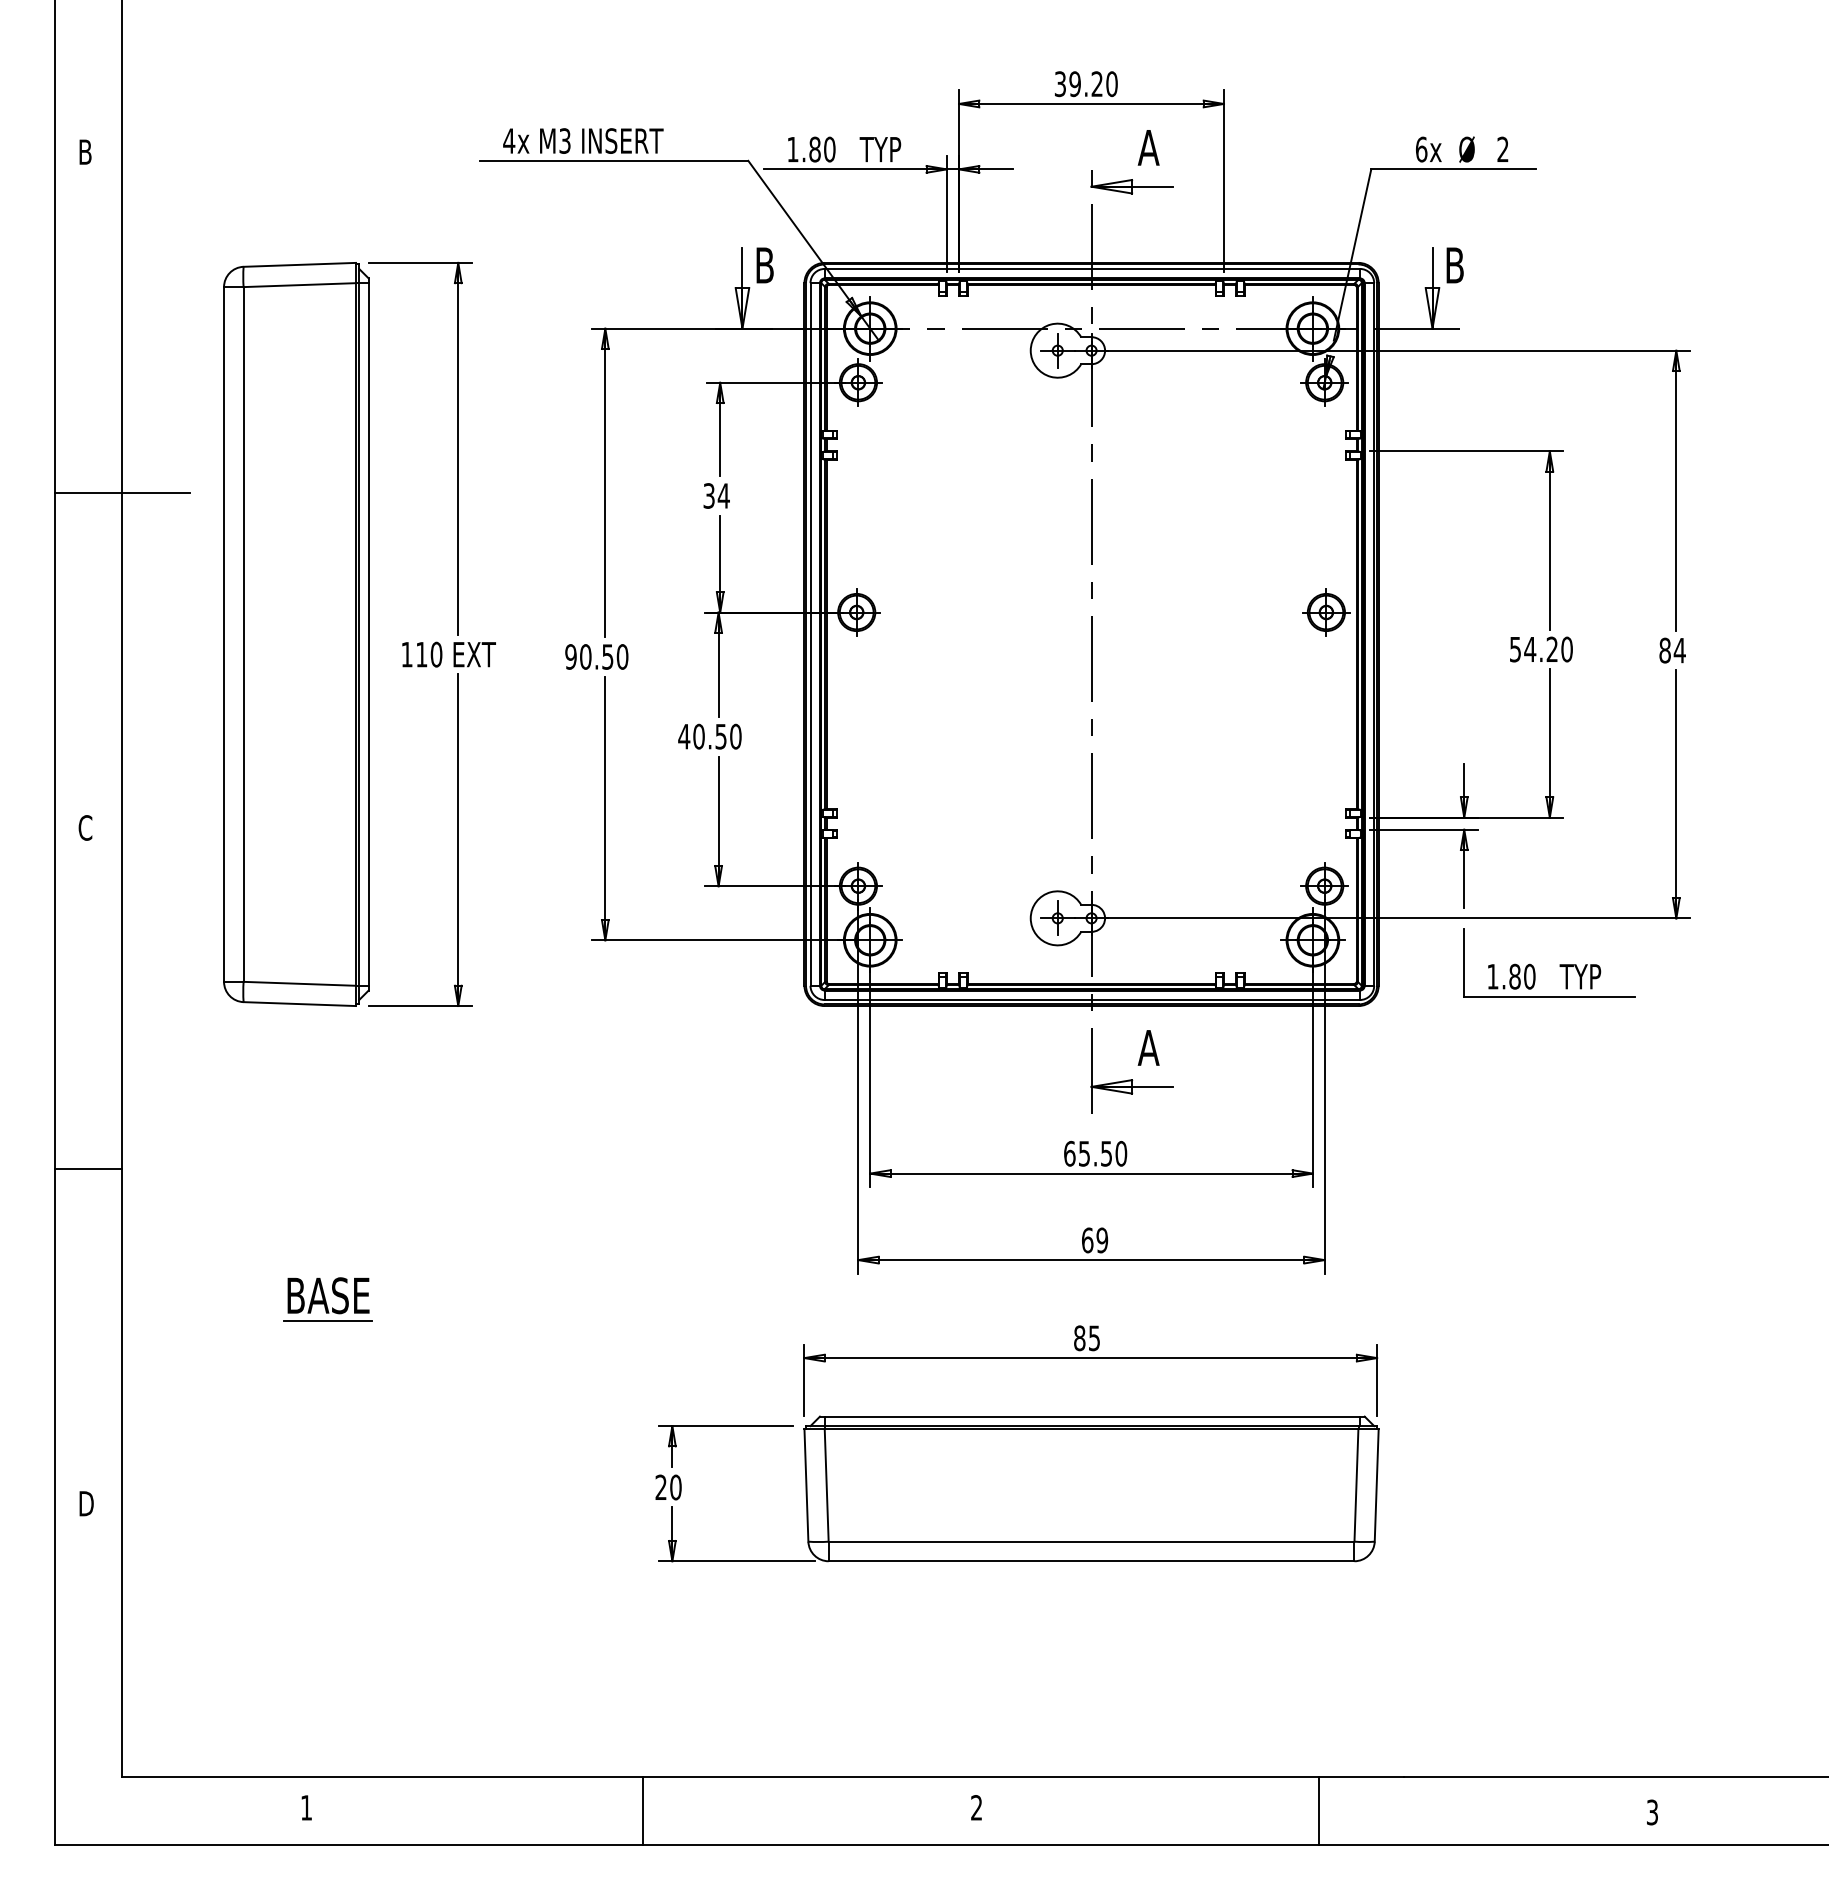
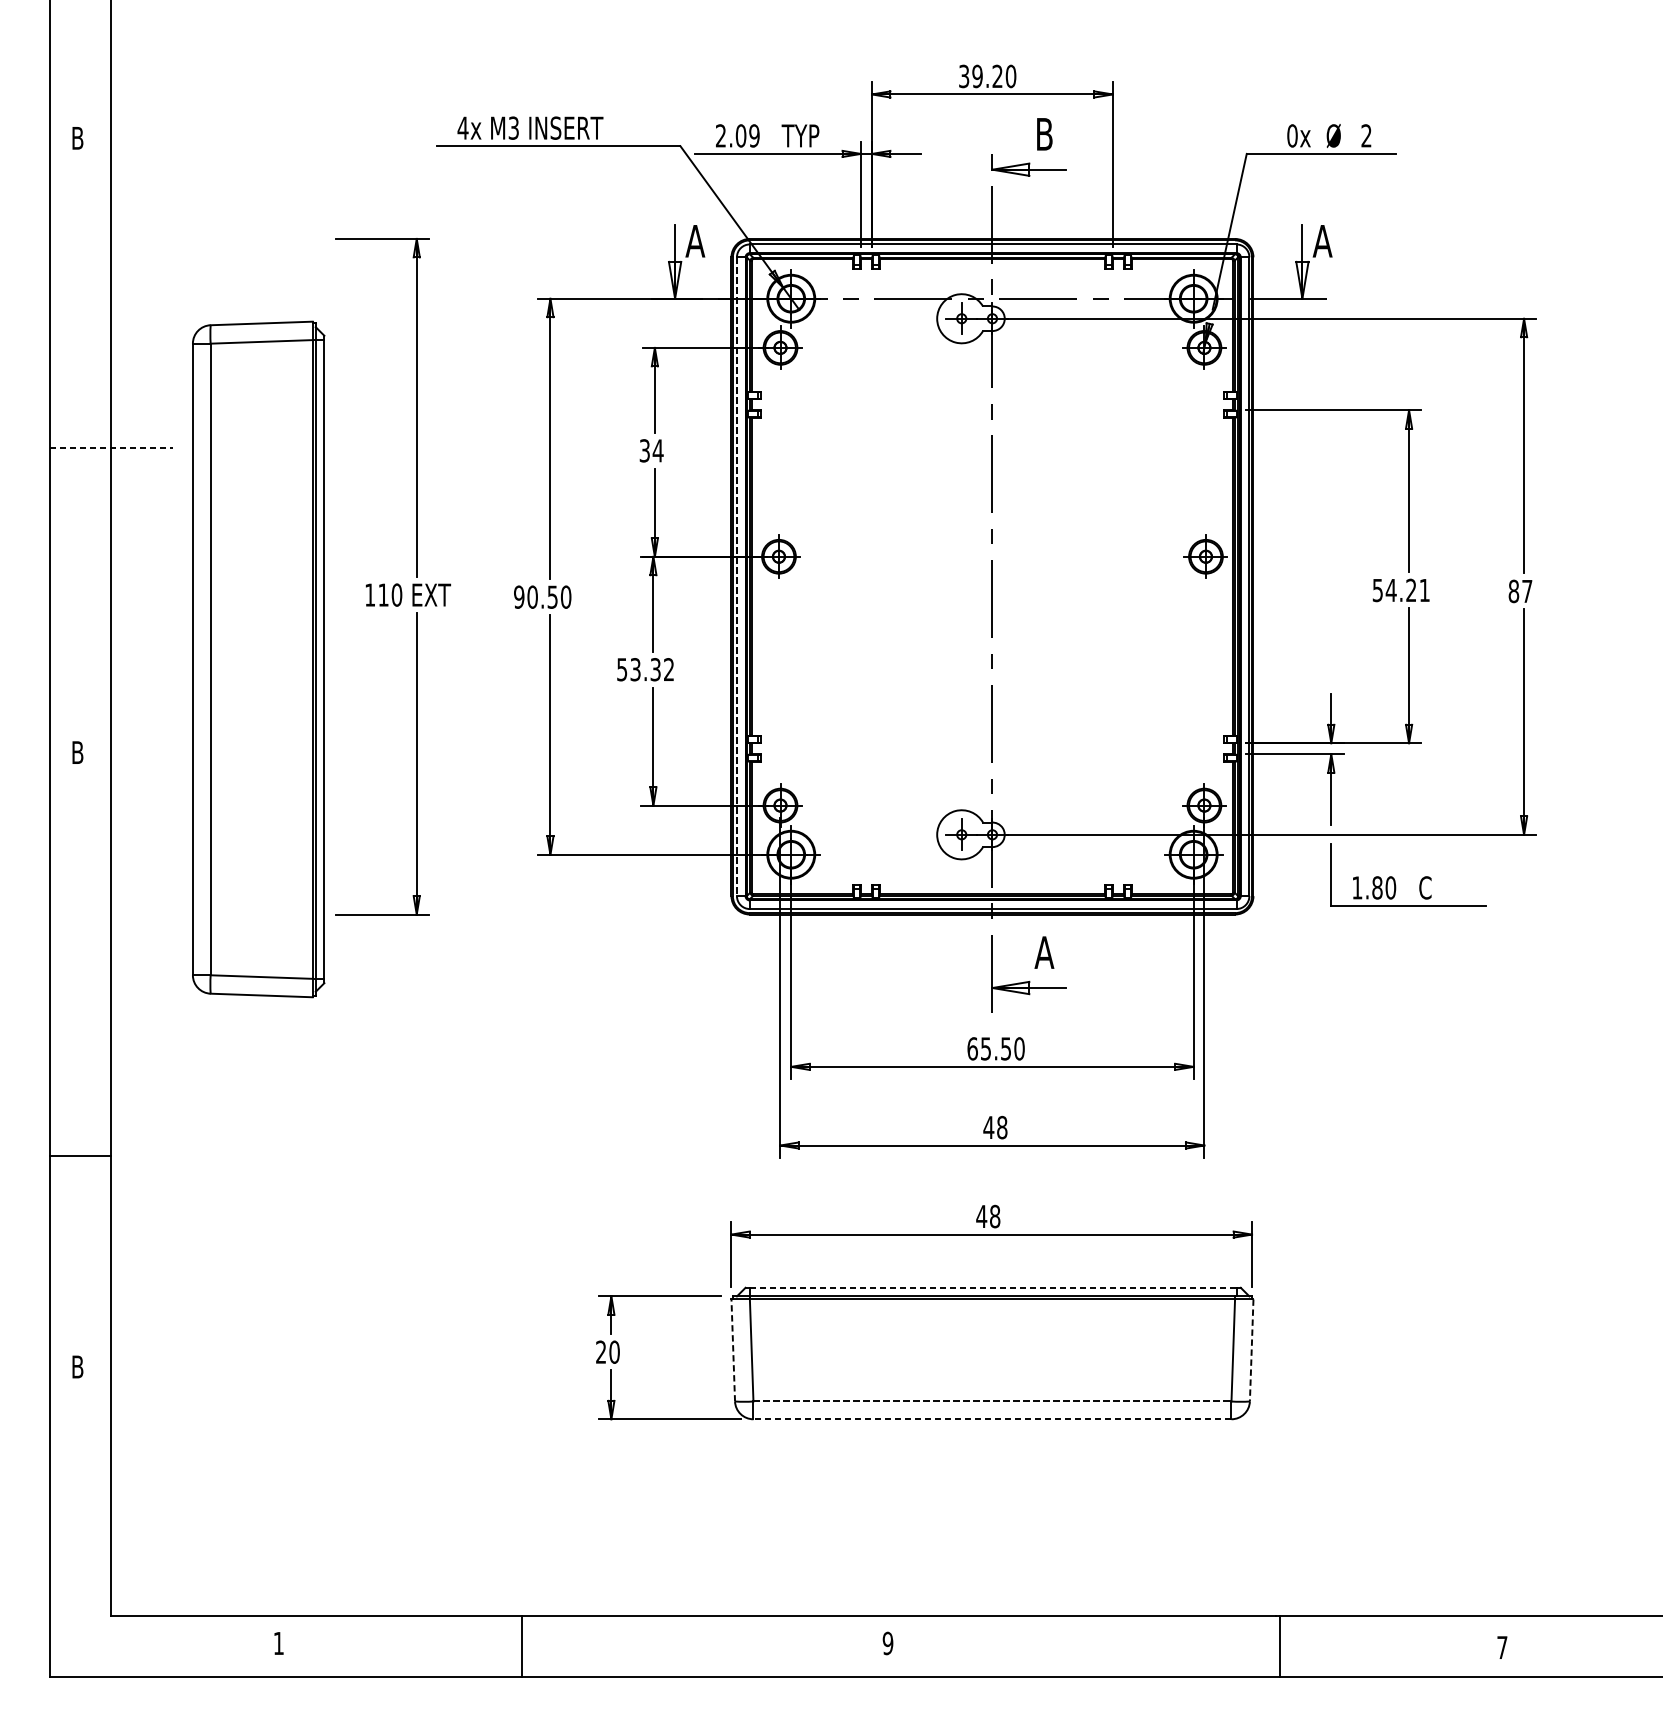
text: (1148, 147) -> (1044, 134), A -> B
text: (811, 149) -> (737, 135), 1.80 -> 2.09
text: (1421, 149) -> (1292, 135), 6x -> 0x
text: (764, 265) -> (695, 241), B -> A
text: (1454, 265) -> (1322, 241), B -> A
line: (122, 493) -> (111, 448), solid -> dashed
part: (296, 634) -> (258, 659), moved
line: (810, 634) -> (736, 576), solid -> dashed
text: (1566, 649) -> (1424, 590), 54.20 -> 54.21
text: (1679, 650) -> (1526, 591), 84 -> 87
text: (709, 736) -> (645, 669), 40.50 -> 53.32
text: (85, 827) -> (77, 752), C -> B
text: (1580, 976) -> (1436, 887), TYP -> C
line: (88, 1169) -> (80, 1155), moved
text: (1094, 1240) -> (995, 1127), 69 -> 48
part: (327, 1299) -> (297, 1181), removed
text: (1086, 1338) -> (987, 1216), 85 -> 48
line: (1092, 1416) -> (993, 1287), solid -> dashed
line: (806, 1485) -> (733, 1350), solid -> dashed
line: (1376, 1486) -> (1251, 1351), solid -> dashed
text: (87, 1503) -> (79, 1366), D -> B
line: (1091, 1541) -> (992, 1401), solid -> dashed
line: (1091, 1561) -> (992, 1419), solid -> dashed
text: (976, 1807) -> (887, 1643), 2 -> 9
line: (642, 1810) -> (521, 1645), moved
line: (1318, 1810) -> (1279, 1645), moved
text: (1652, 1812) -> (1502, 1647), 3 -> 7

